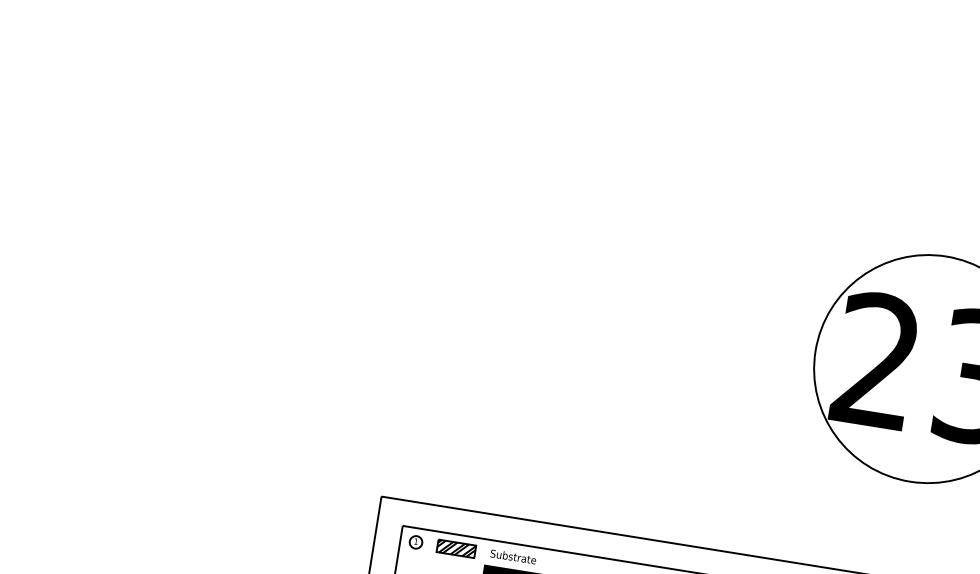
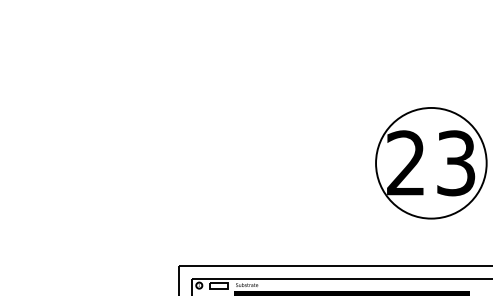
hatch: (455, 548) -> (218, 285), removed

